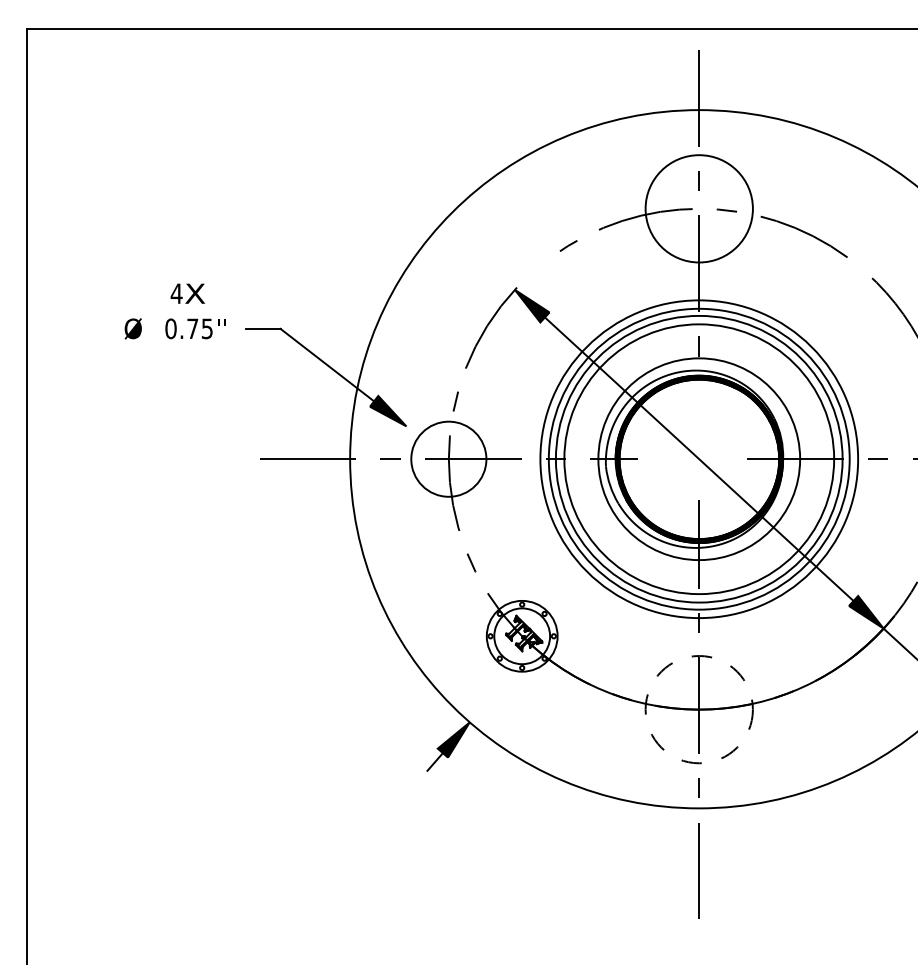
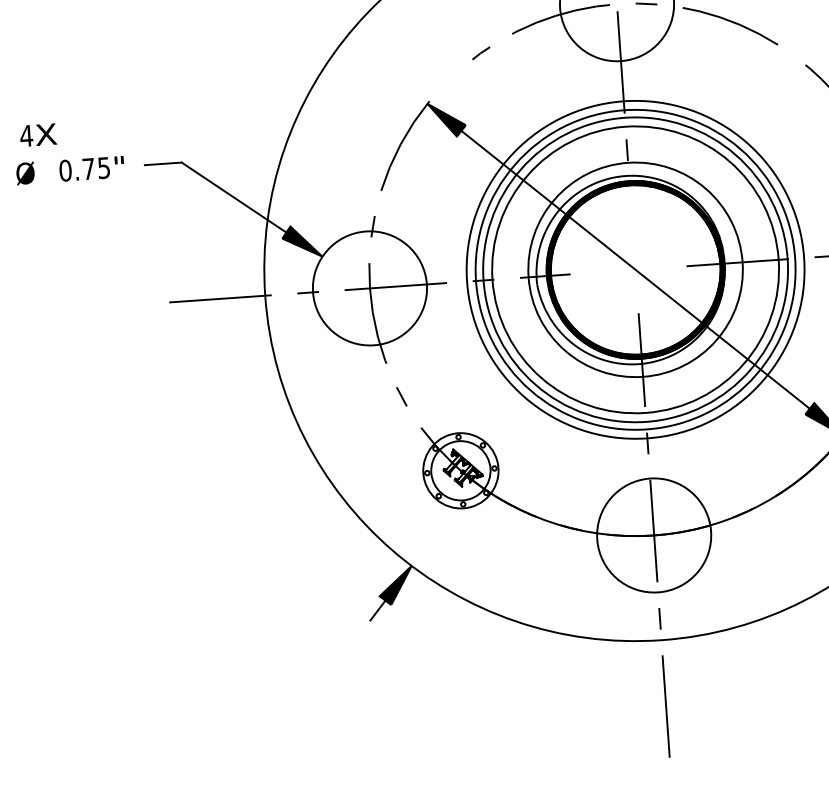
text: (187, 293) -> (37, 134), moved
circle: (448, 458) -> (369, 287), size x1.43
circle: (698, 709) -> (653, 535), dashed -> solid

